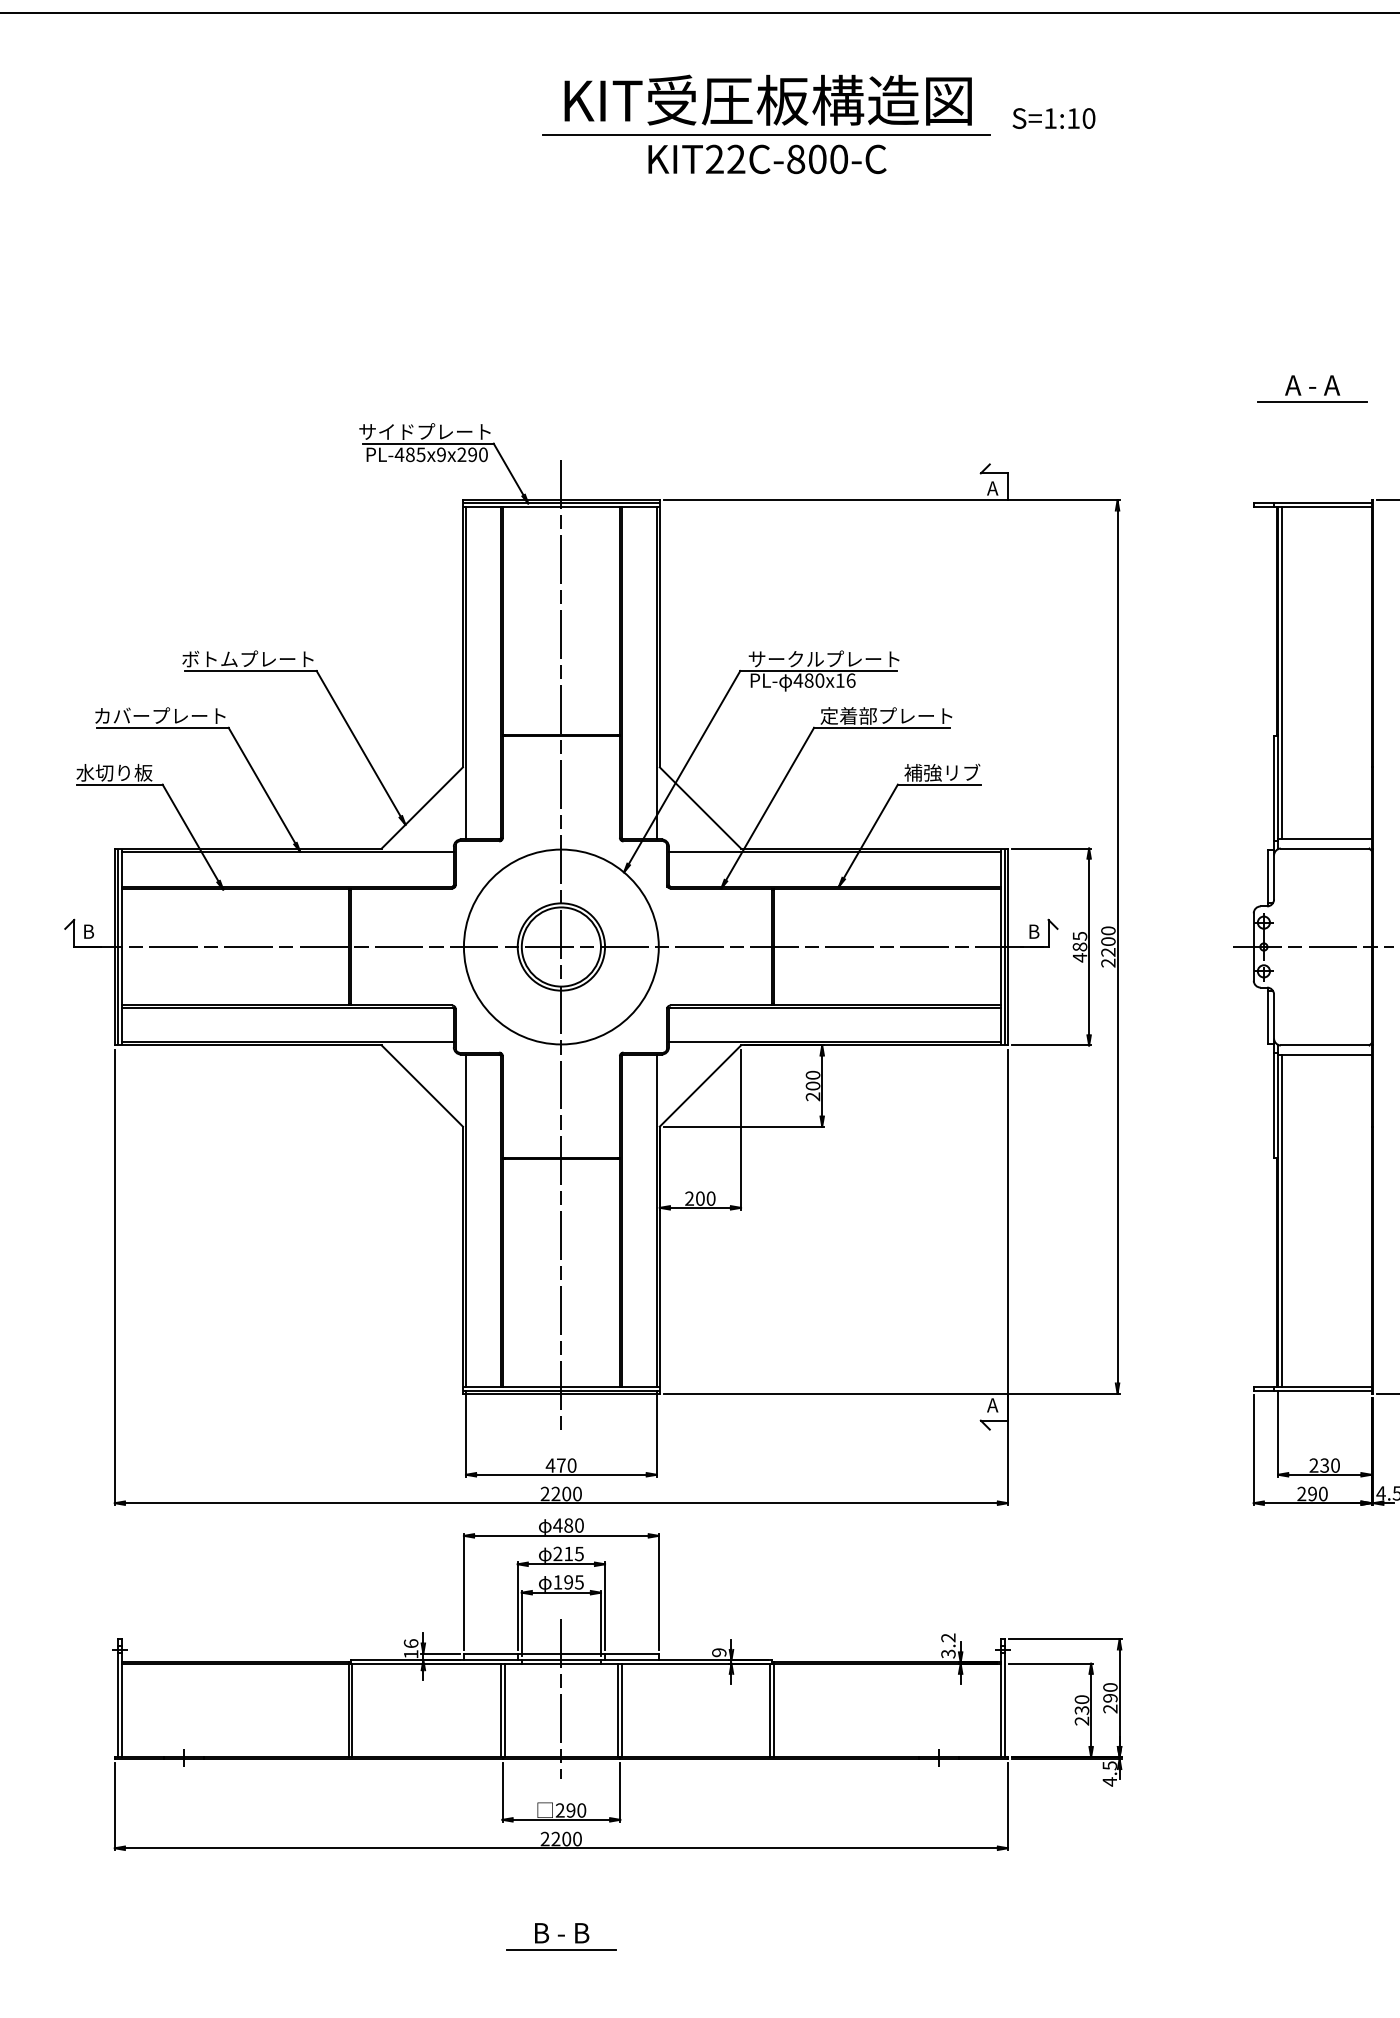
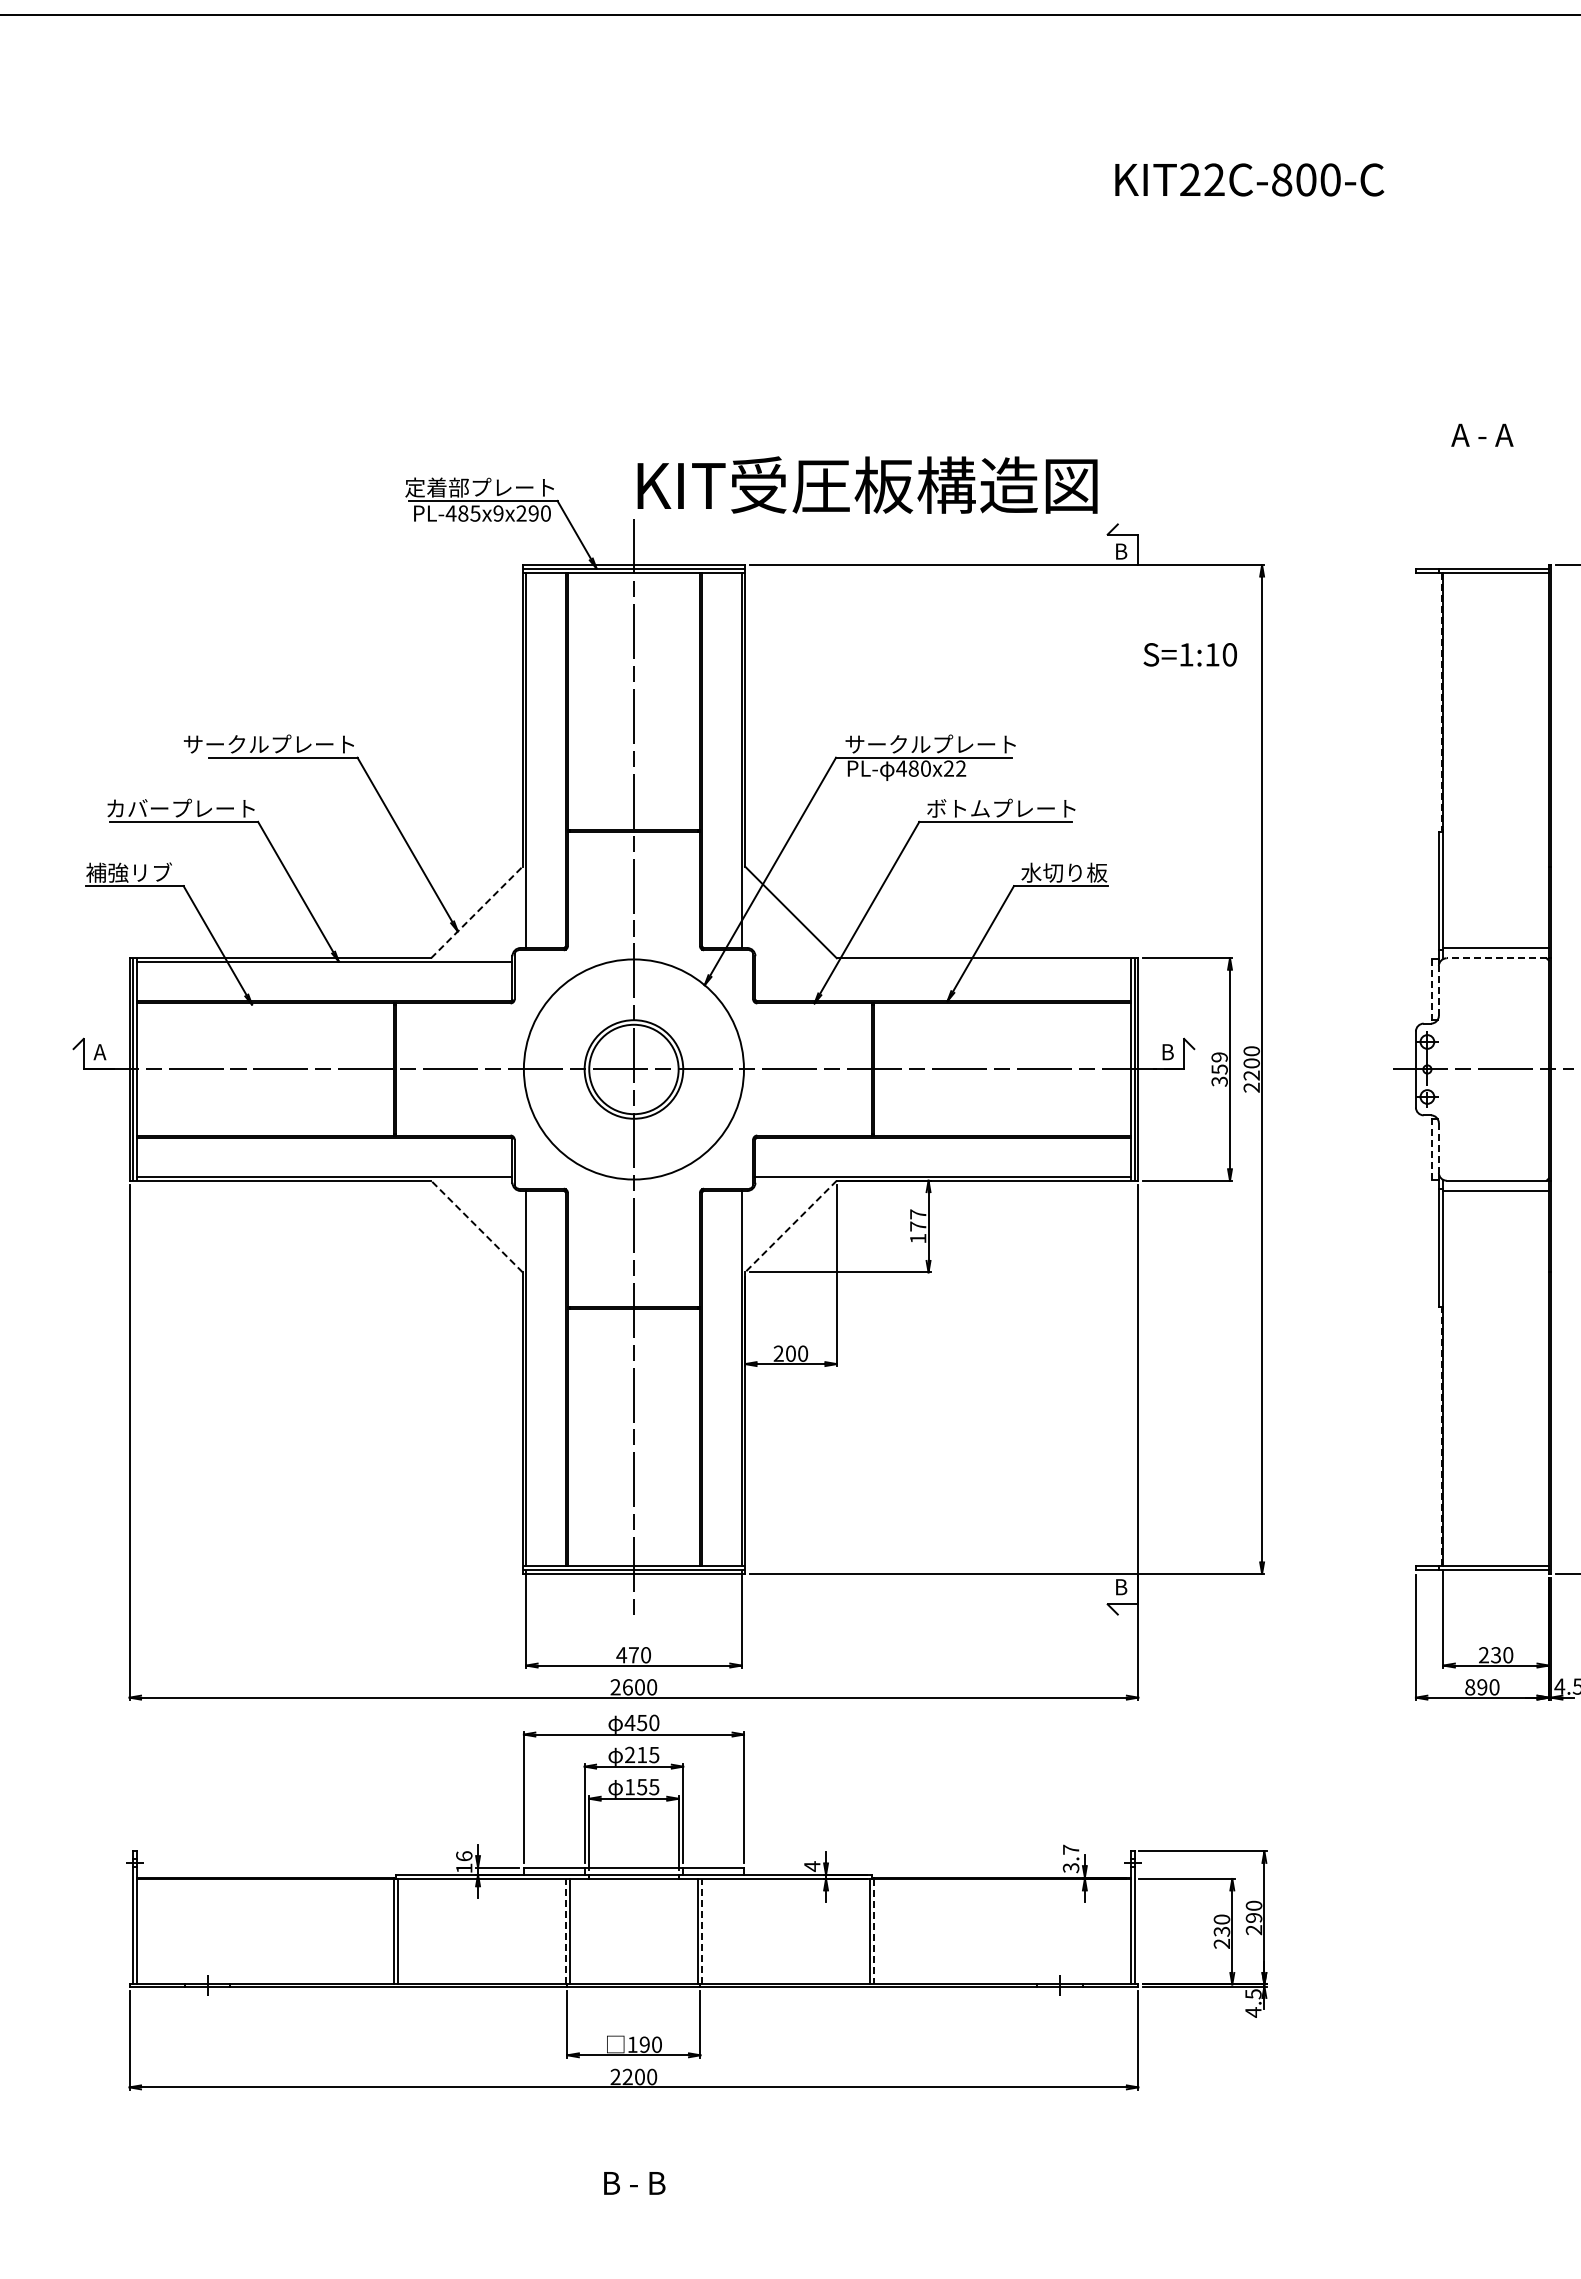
text: (768, 99) -> (867, 484), moved
text: (1053, 118) -> (1189, 654), moved
line: (766, 135) -> (865, 152), removed
text: (767, 159) -> (1249, 179), moved
line: (1312, 401) -> (1482, 453), removed
text: (386, 431) -> (436, 487), サイドプレート -> 定着部プレート
text: (992, 488) -> (1120, 551), A -> B
line: (1276, 621) -> (1441, 701), solid -> dashed
text: (199, 659) -> (225, 744), ボトムプレート -> サークルプレート
line: (1282, 672) -> (1448, 759), removed
text: (846, 680) -> (955, 768), 480x16 -> 480x22
text: (848, 715) -> (958, 808), 定着部プレート -> ボトムプレート
text: (114, 772) -> (129, 872), 水切り板 -> 補強リブ
text: (942, 772) -> (1064, 872), 補強リブ -> 水切り板
line: (421, 808) -> (476, 912), solid -> dashed
line: (1325, 848) -> (1496, 958), solid -> dashed
line: (834, 851) -> (942, 961), removed
line: (1273, 877) -> (1438, 990), solid -> dashed
line: (1267, 878) -> (1431, 992), solid -> dashed
text: (88, 931) -> (99, 1052), B -> A
text: (1079, 947) -> (1219, 1069), 485 -> 359
line: (1267, 1015) -> (1431, 1146), solid -> dashed
line: (1273, 1016) -> (1438, 1148), solid -> dashed
line: (421, 1086) -> (476, 1226), solid -> dashed
line: (700, 1086) -> (790, 1226), solid -> dashed
text: (813, 1086) -> (918, 1226), 200 -> 177
line: (1282, 1220) -> (1448, 1378), removed
line: (1276, 1272) -> (1441, 1437), solid -> dashed
text: (992, 1405) -> (1120, 1587), A -> B
text: (555, 1494) -> (627, 1687), 2200 -> 2600
text: (1302, 1494) -> (1470, 1687), 290 -> 890
text: (568, 1525) -> (642, 1722), 480 -> 450
text: (568, 1581) -> (642, 1786), 195 -> 155
text: (947, 1637) -> (1070, 1849), 3.2 -> 3.7
text: (719, 1652) -> (812, 1866), 9 -> 4
line: (560, 1698) -> (633, 1918), removed
line: (500, 1710) -> (565, 1931), solid -> dashed
line: (622, 1710) -> (702, 1931), solid -> dashed
line: (774, 1710) -> (874, 1931), solid -> dashed
text: (560, 1810) -> (632, 2044), 290 -> 190
line: (560, 1950) -> (633, 2202), removed

